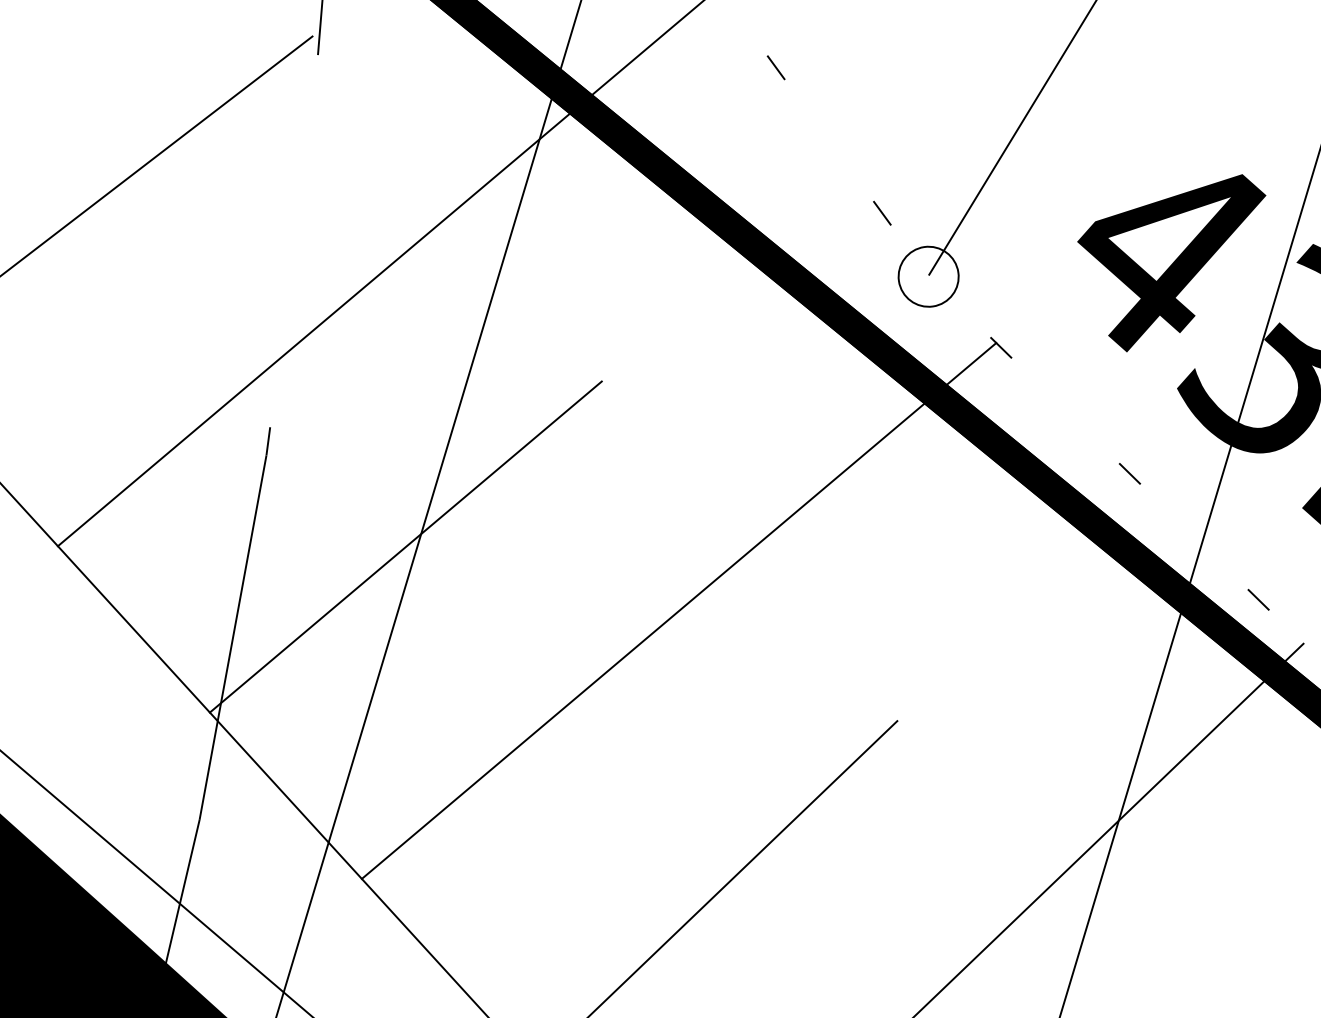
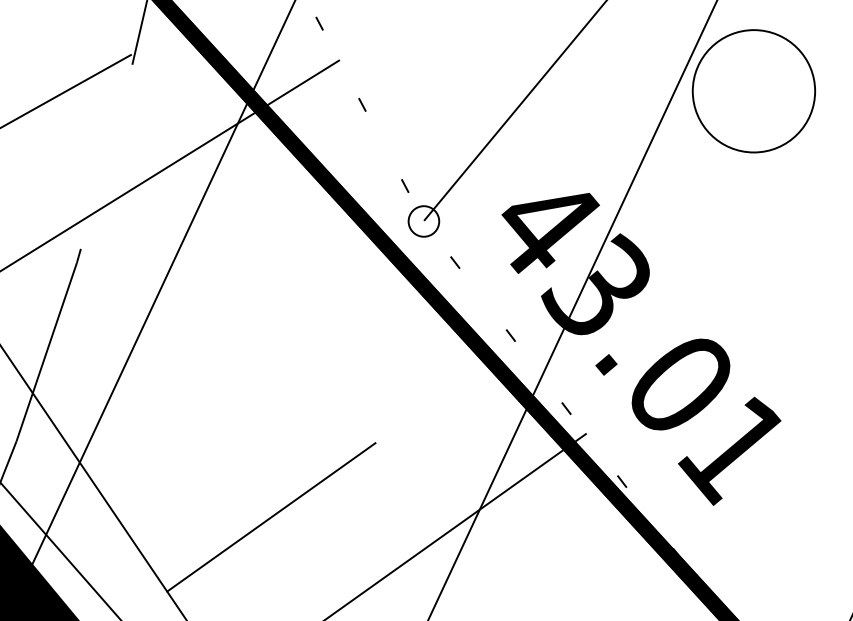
line: (405, 547) -> (140, 319), removed
line: (678, 610) -> (273, 371), removed

